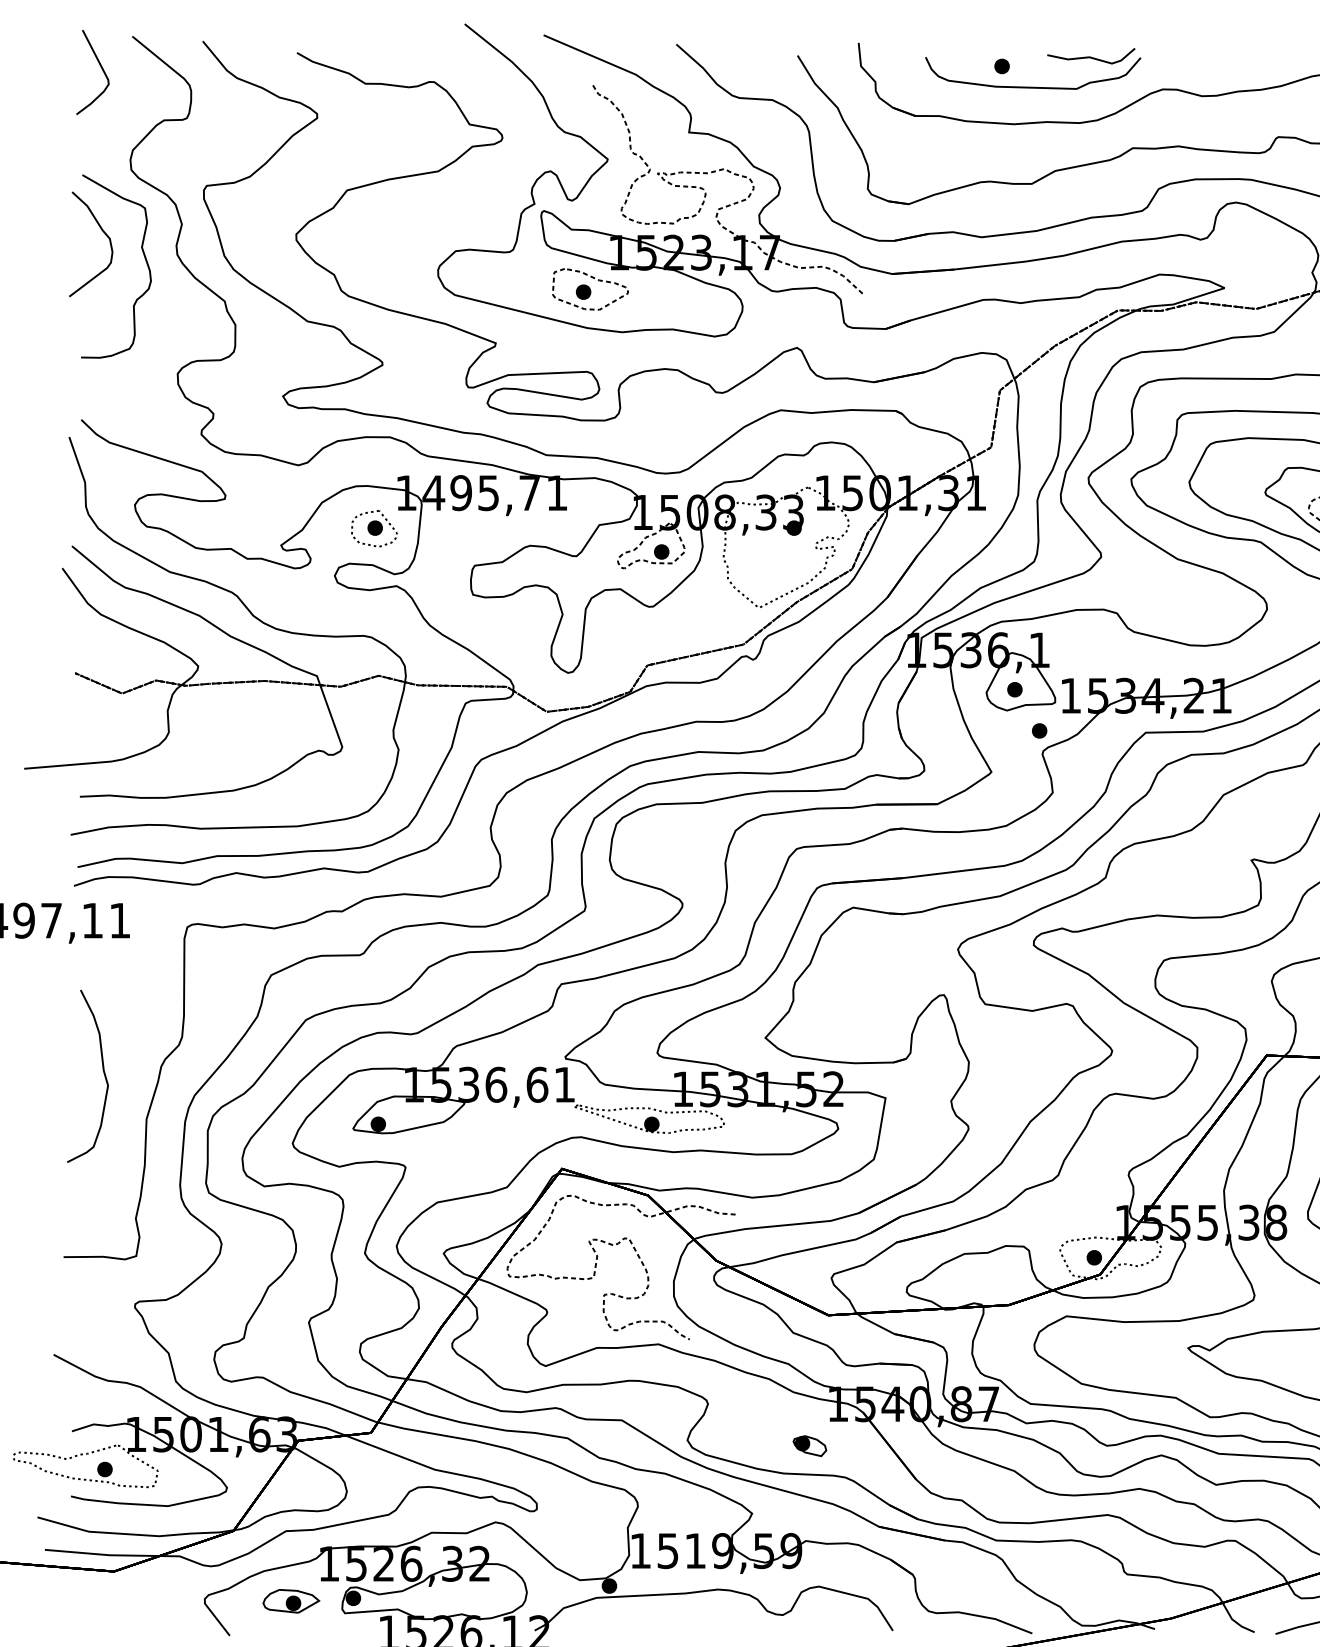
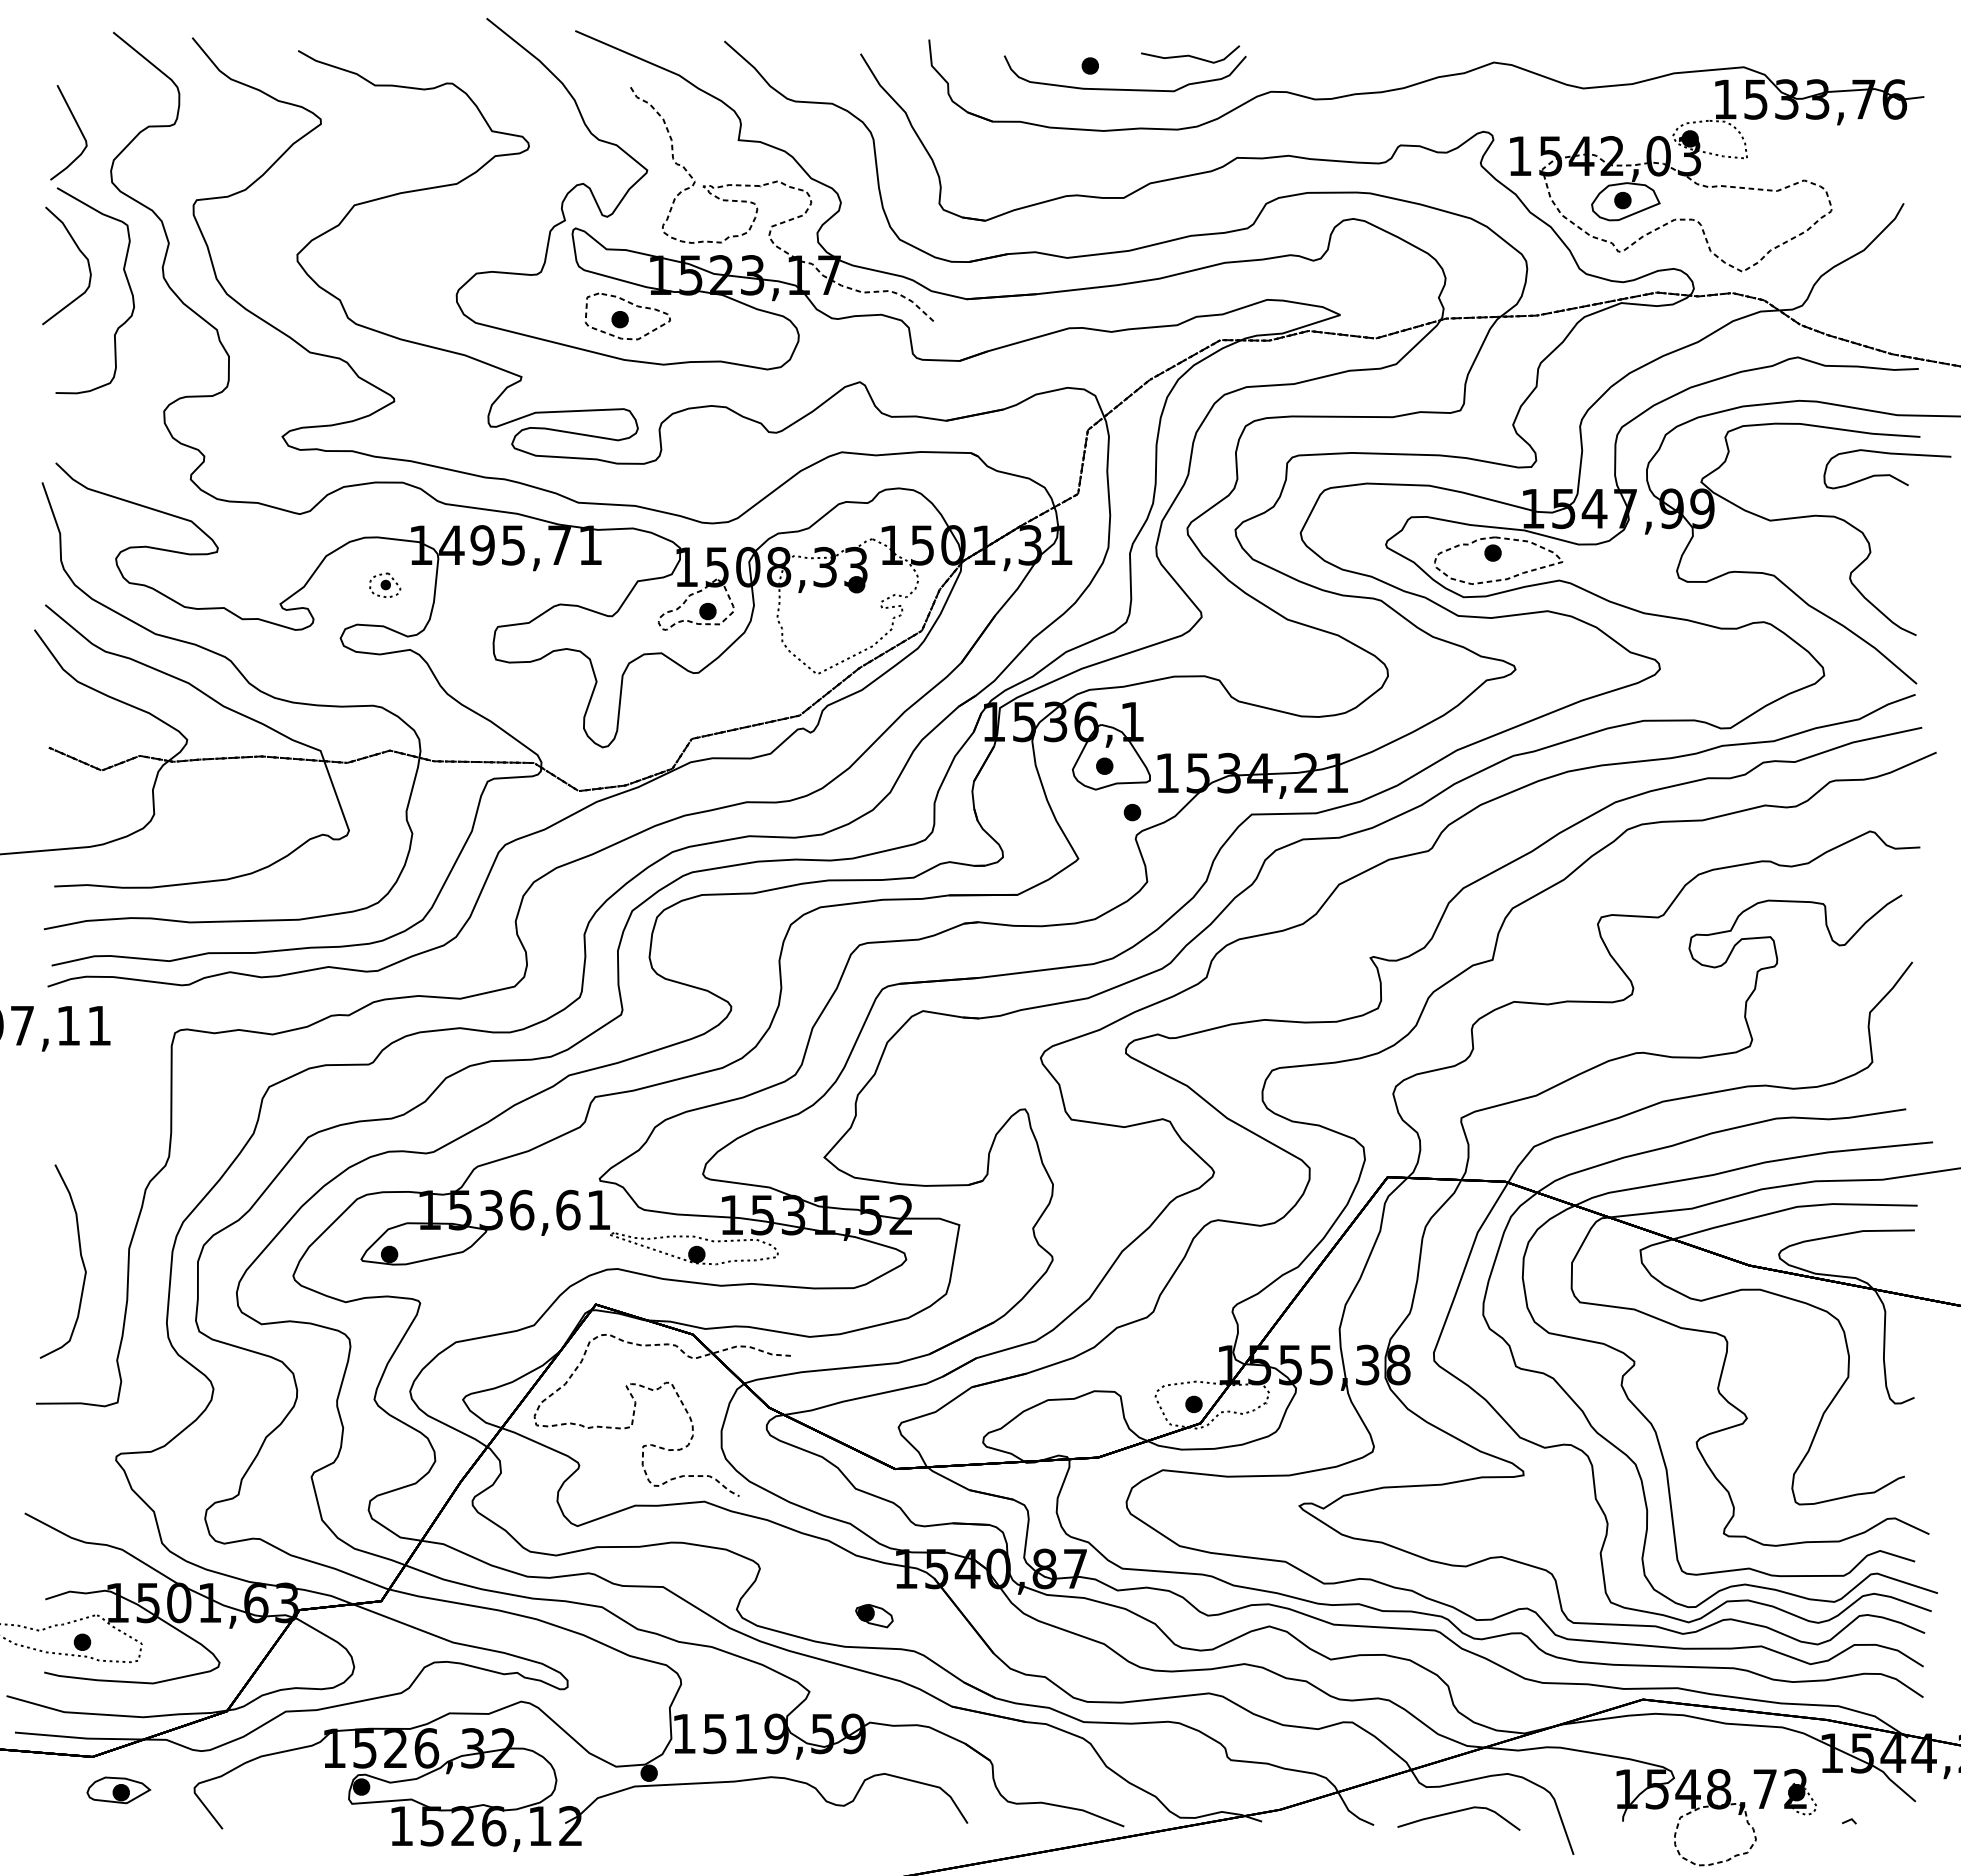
curve: (101, 68) -> (78, 128), moved
part: (374, 528) -> (385, 585), size x0.6
curve: (103, 1072) -> (80, 1257), moved
part: (291, 1601) -> (118, 1790), moved

